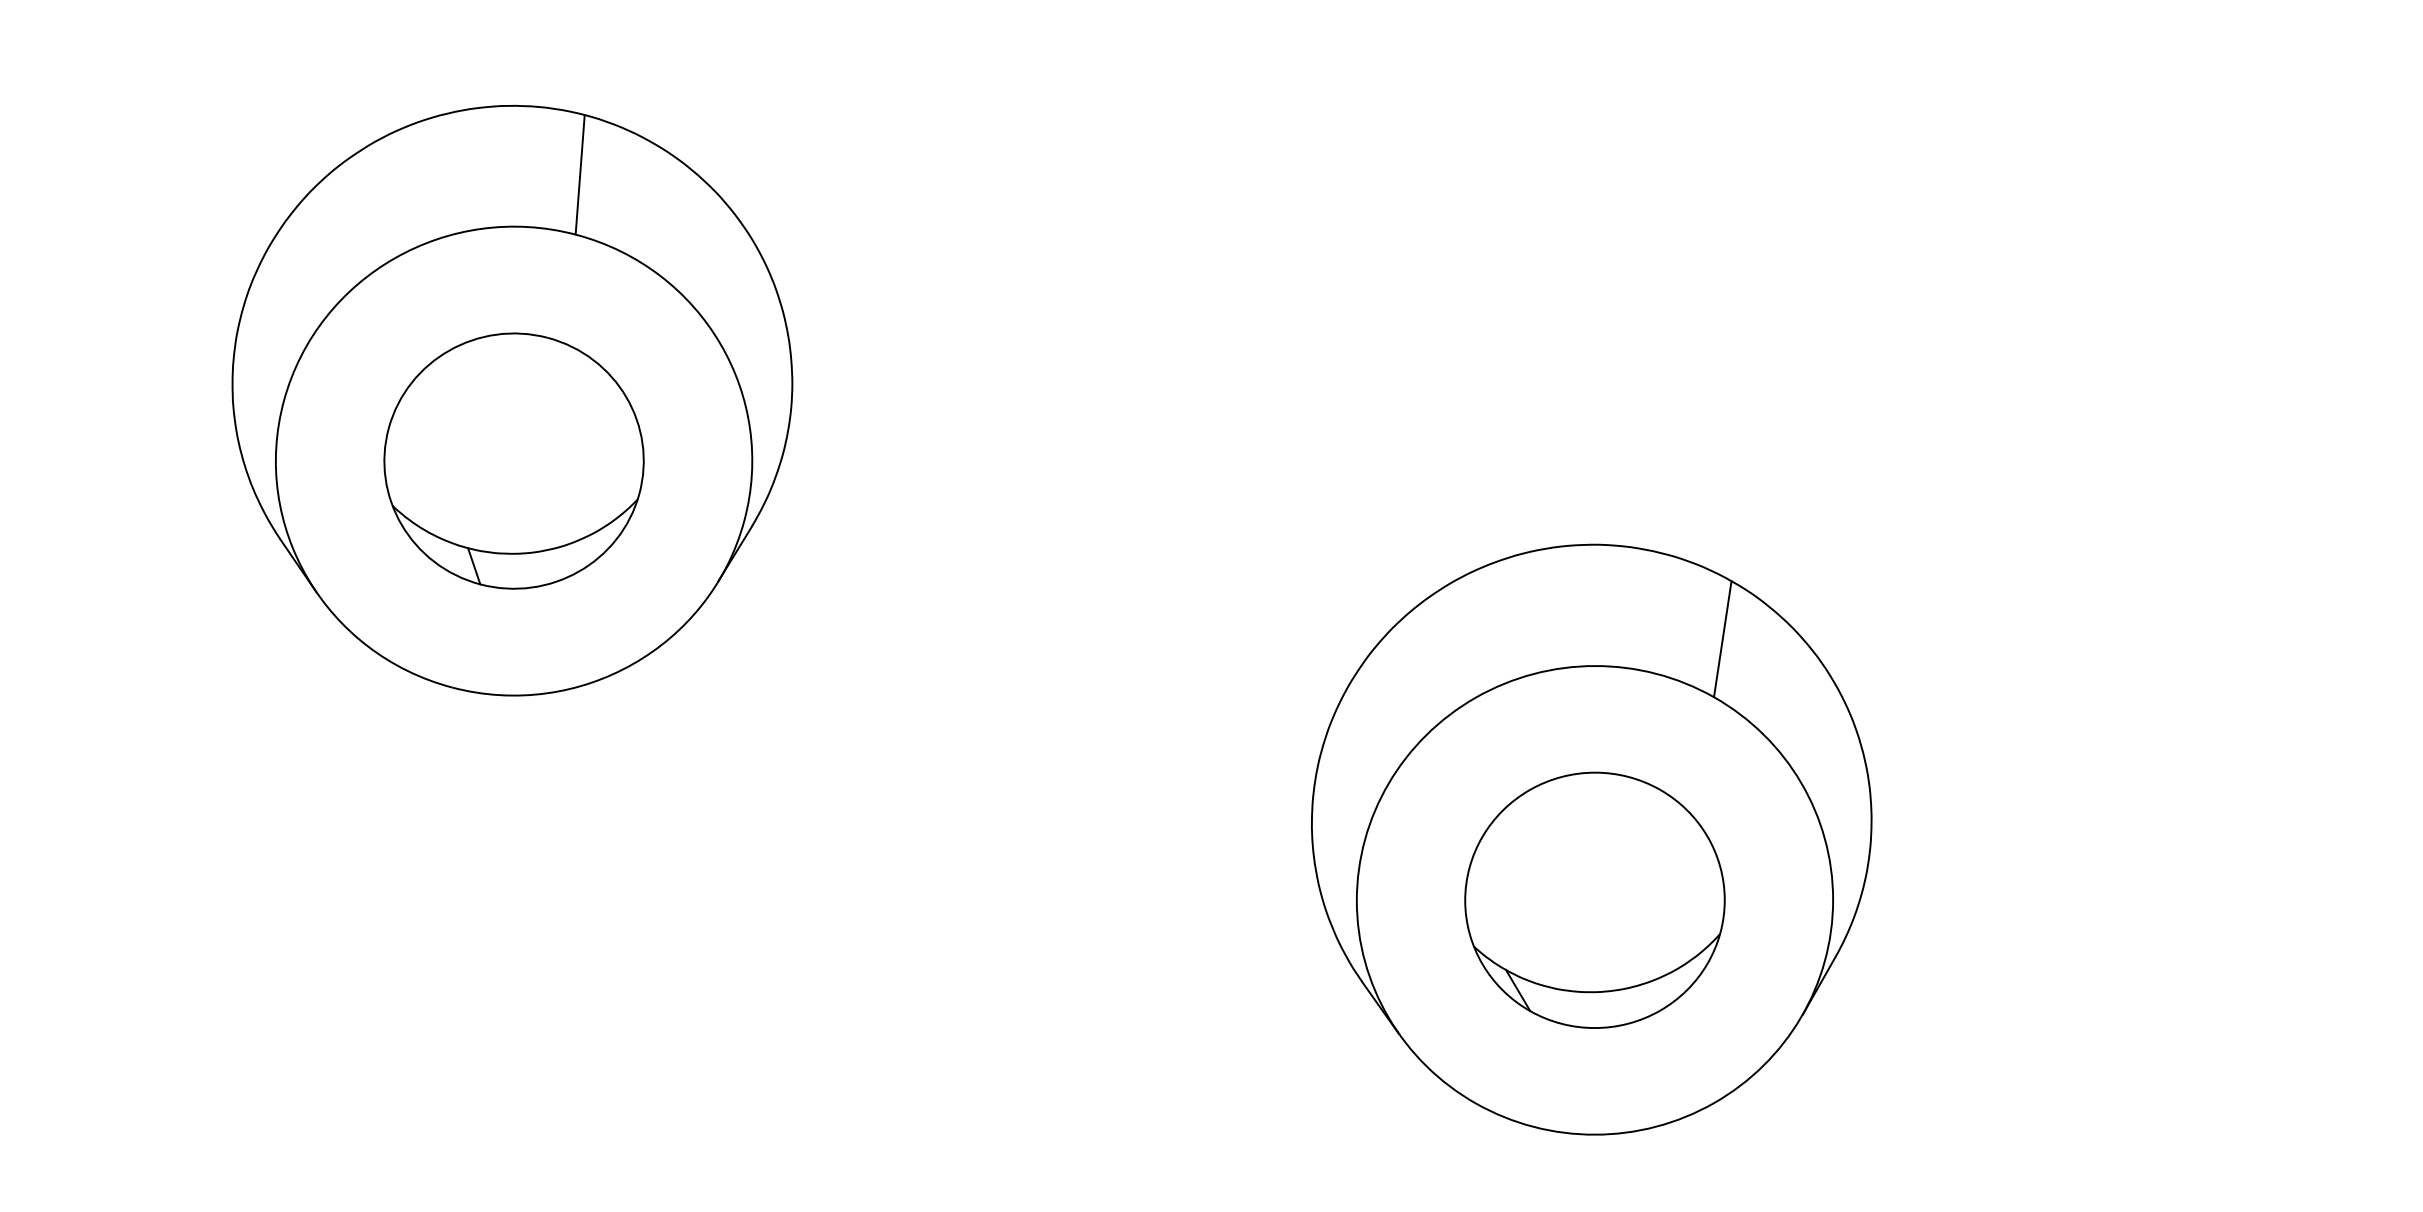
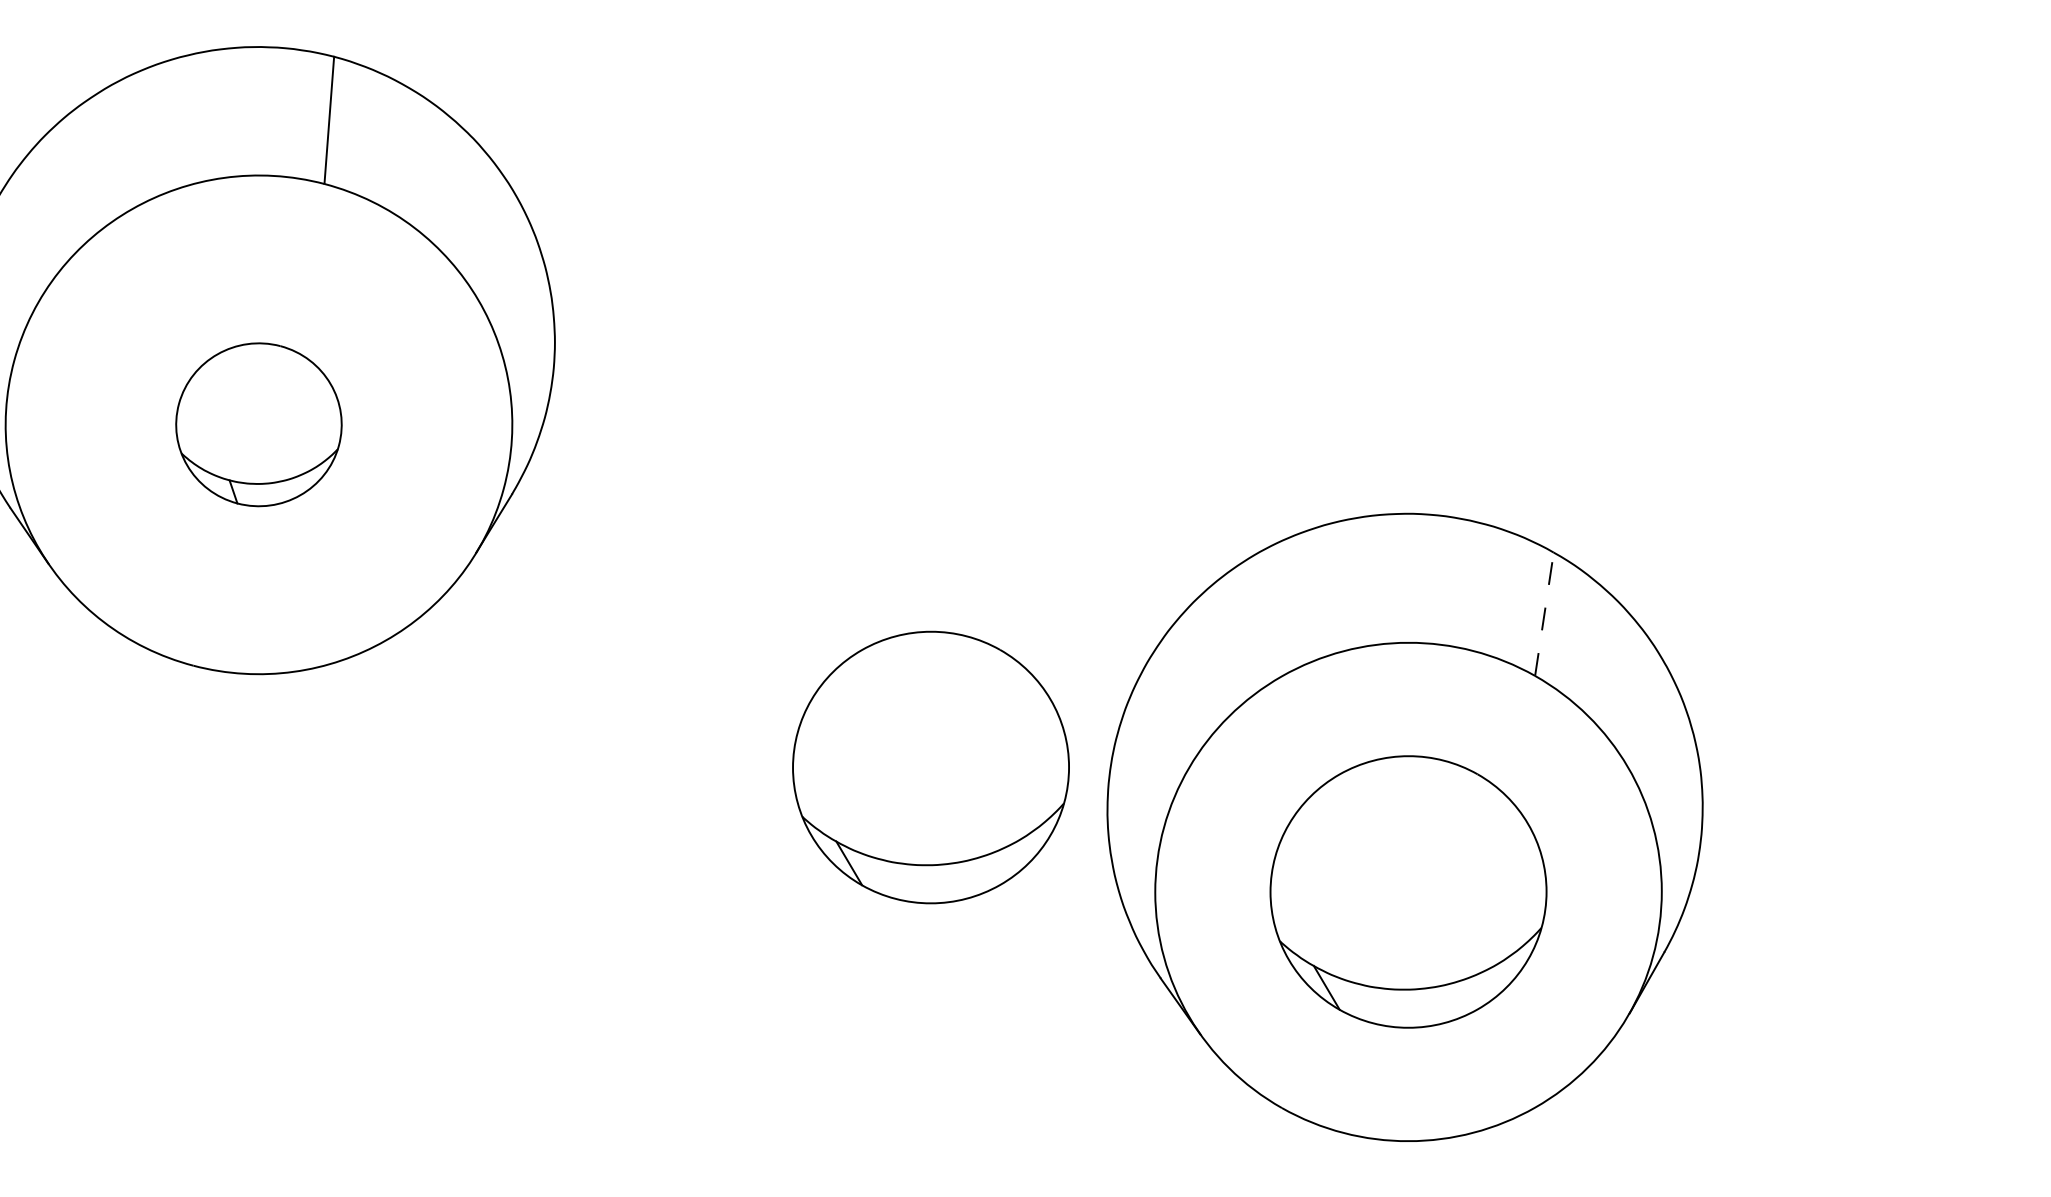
part: (513, 460) -> (258, 424), size x0.6
line: (1722, 639) -> (1544, 614), solid -> dashed
part: (1145, 782) -> (930, 766), added

